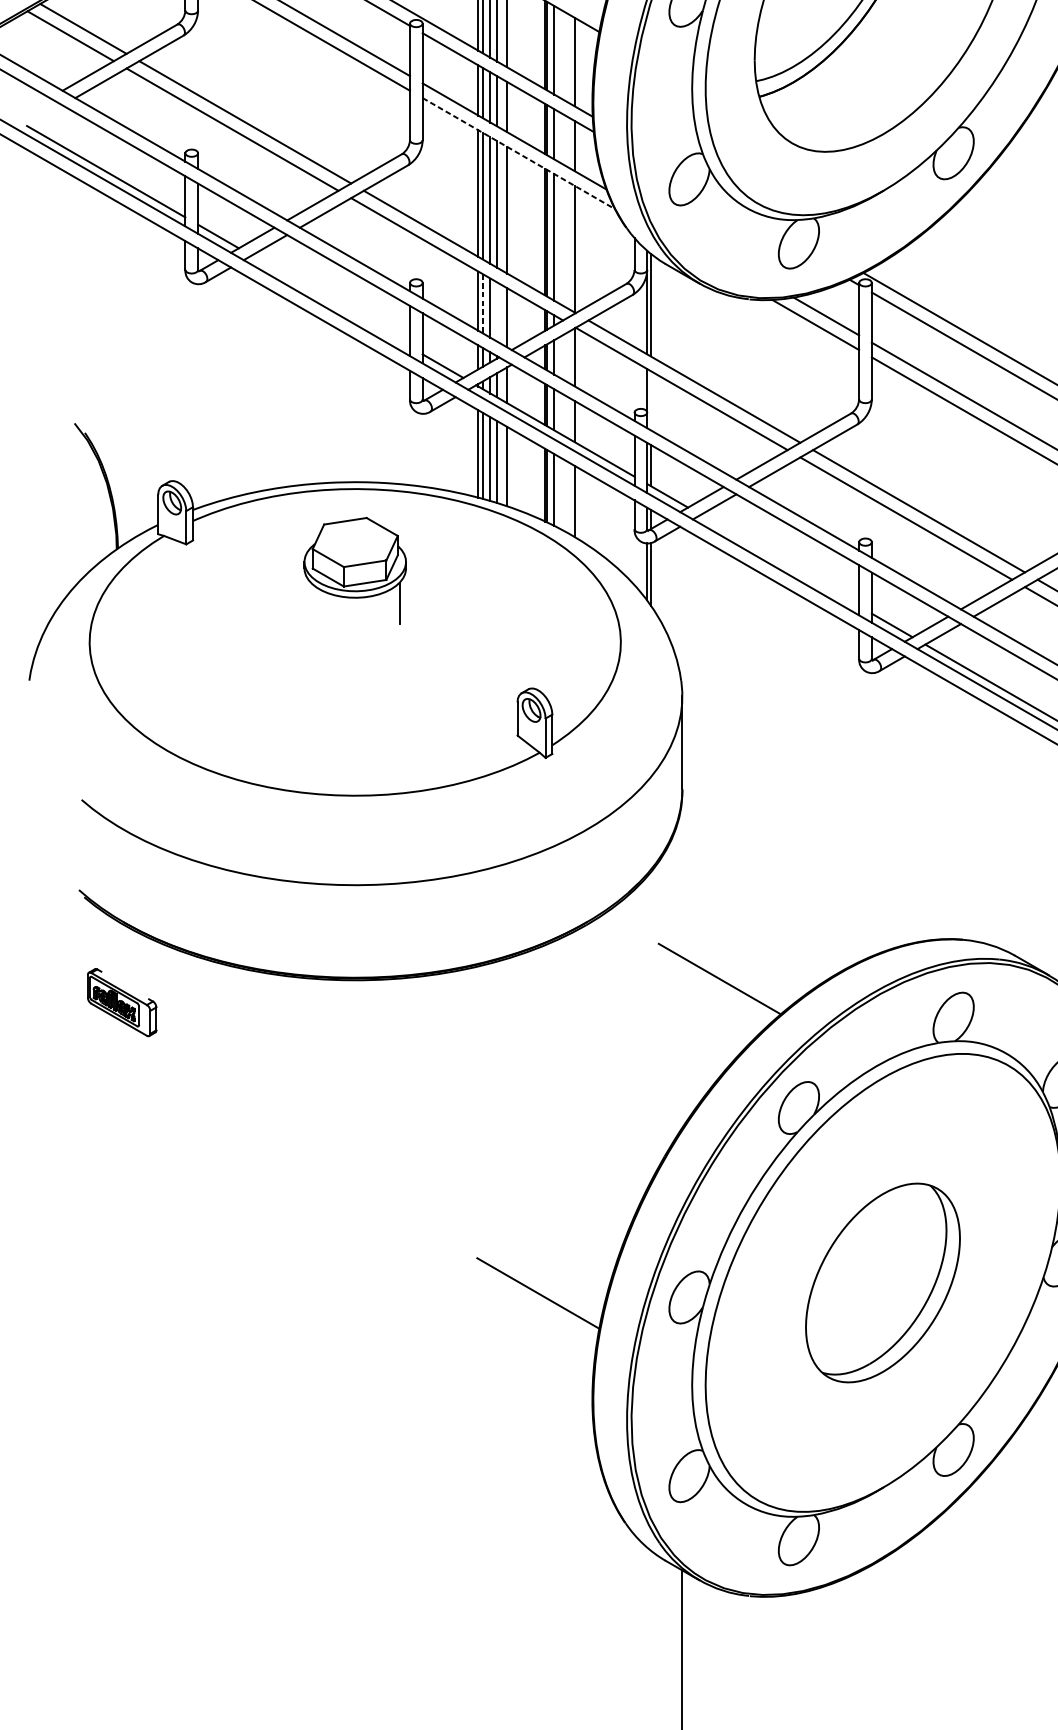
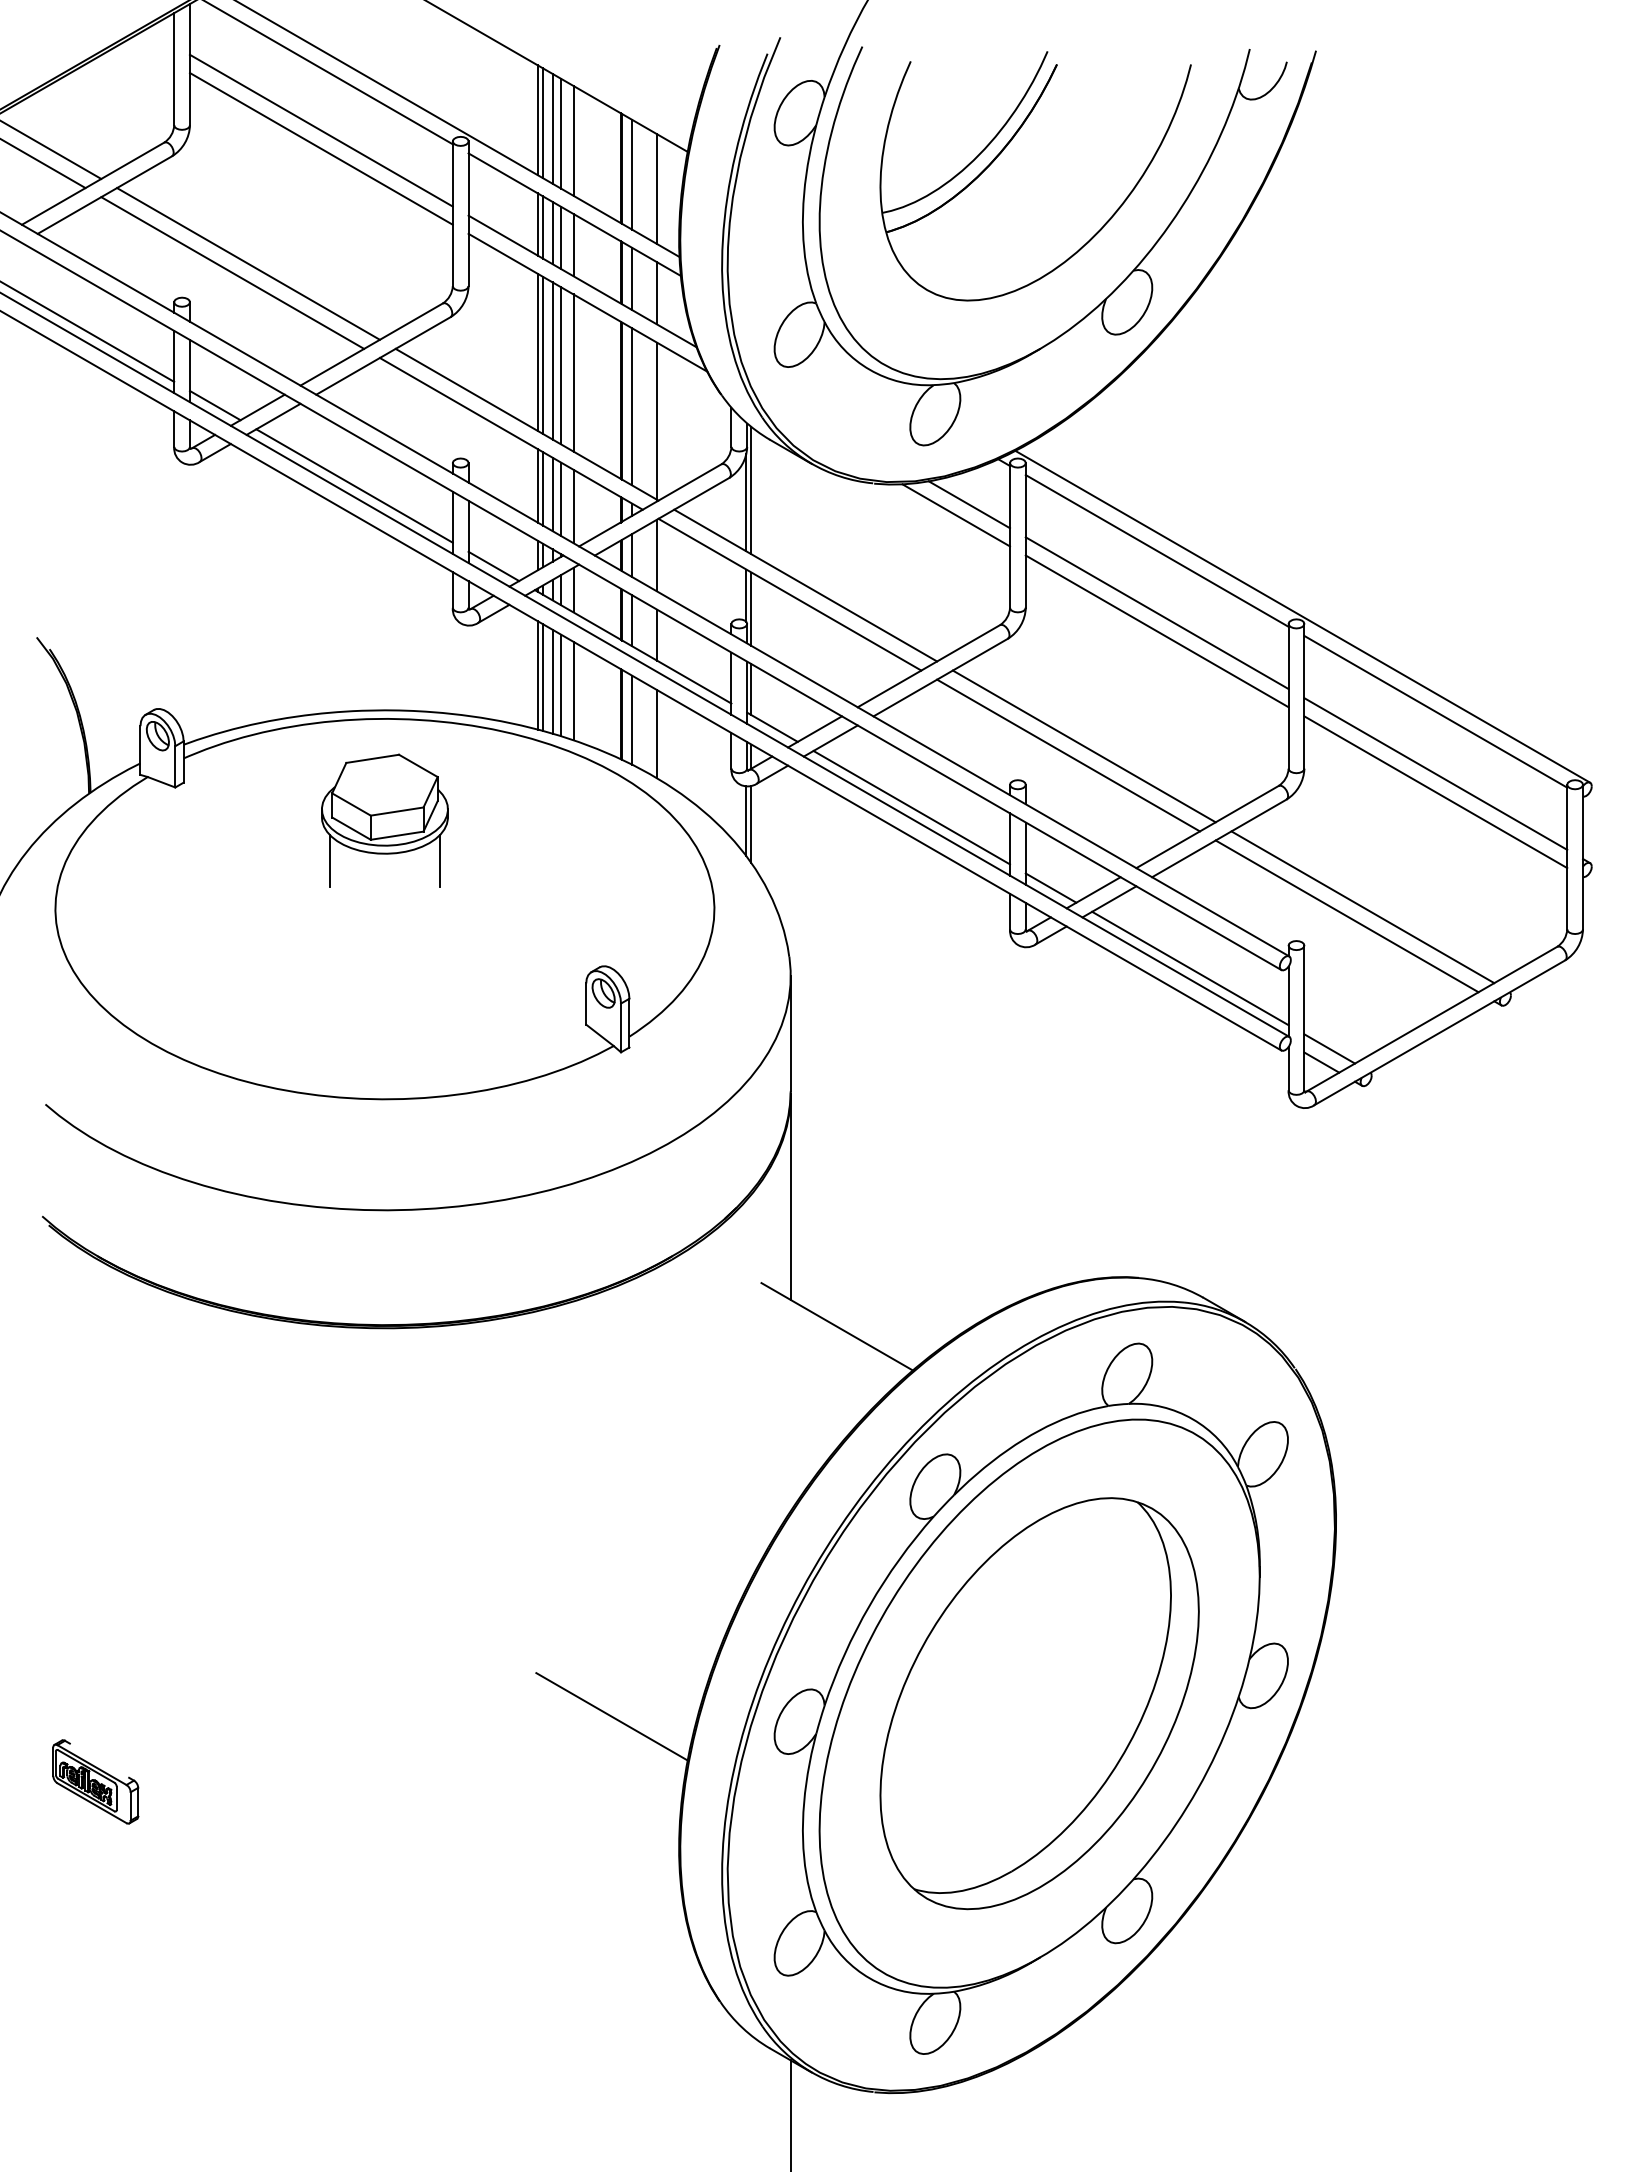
line: (518, 153) -> (587, 302), dashed -> solid
line: (330, 300) -> (354, 485), added
line: (482, 303) -> (542, 488), dashed -> solid
line: (497, 311) -> (561, 498), added
line: (650, 400) -> (751, 608), added
line: (779, 560) -> (911, 807), added
line: (310, 603) -> (329, 860), added
line: (682, 874) -> (790, 1197), added
part: (121, 1002) -> (95, 1781), moved
part: (882, 1282) -> (1039, 1703), size x1.67

